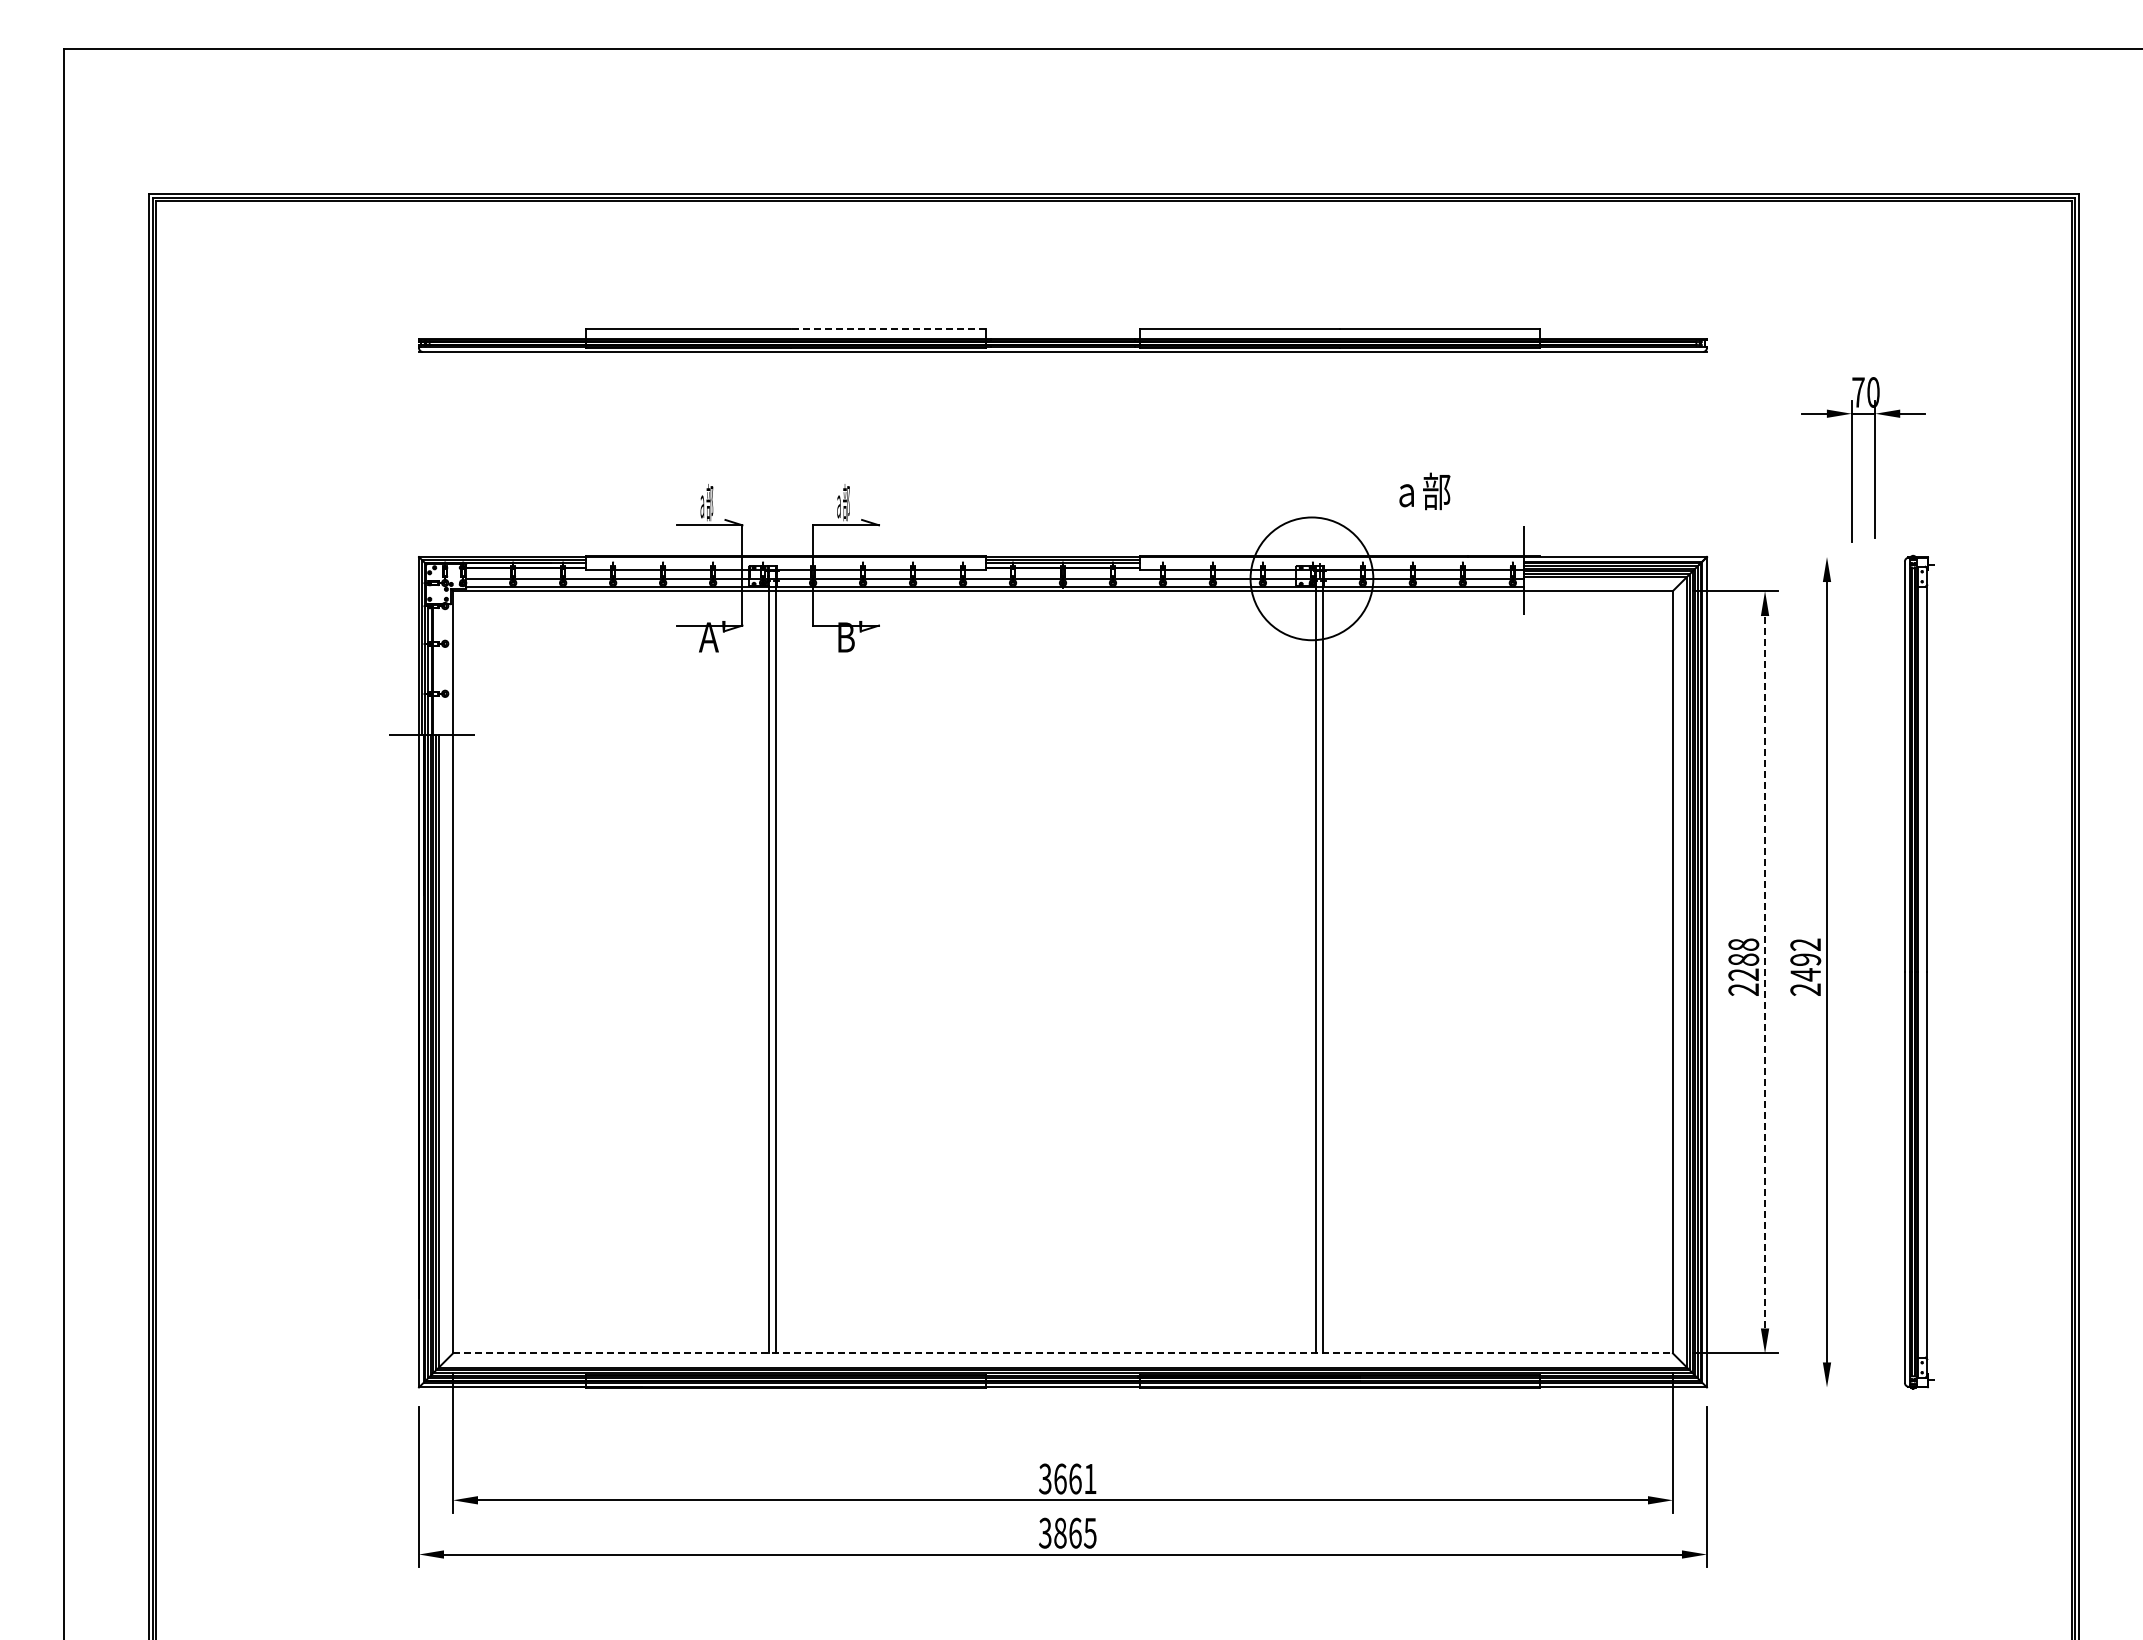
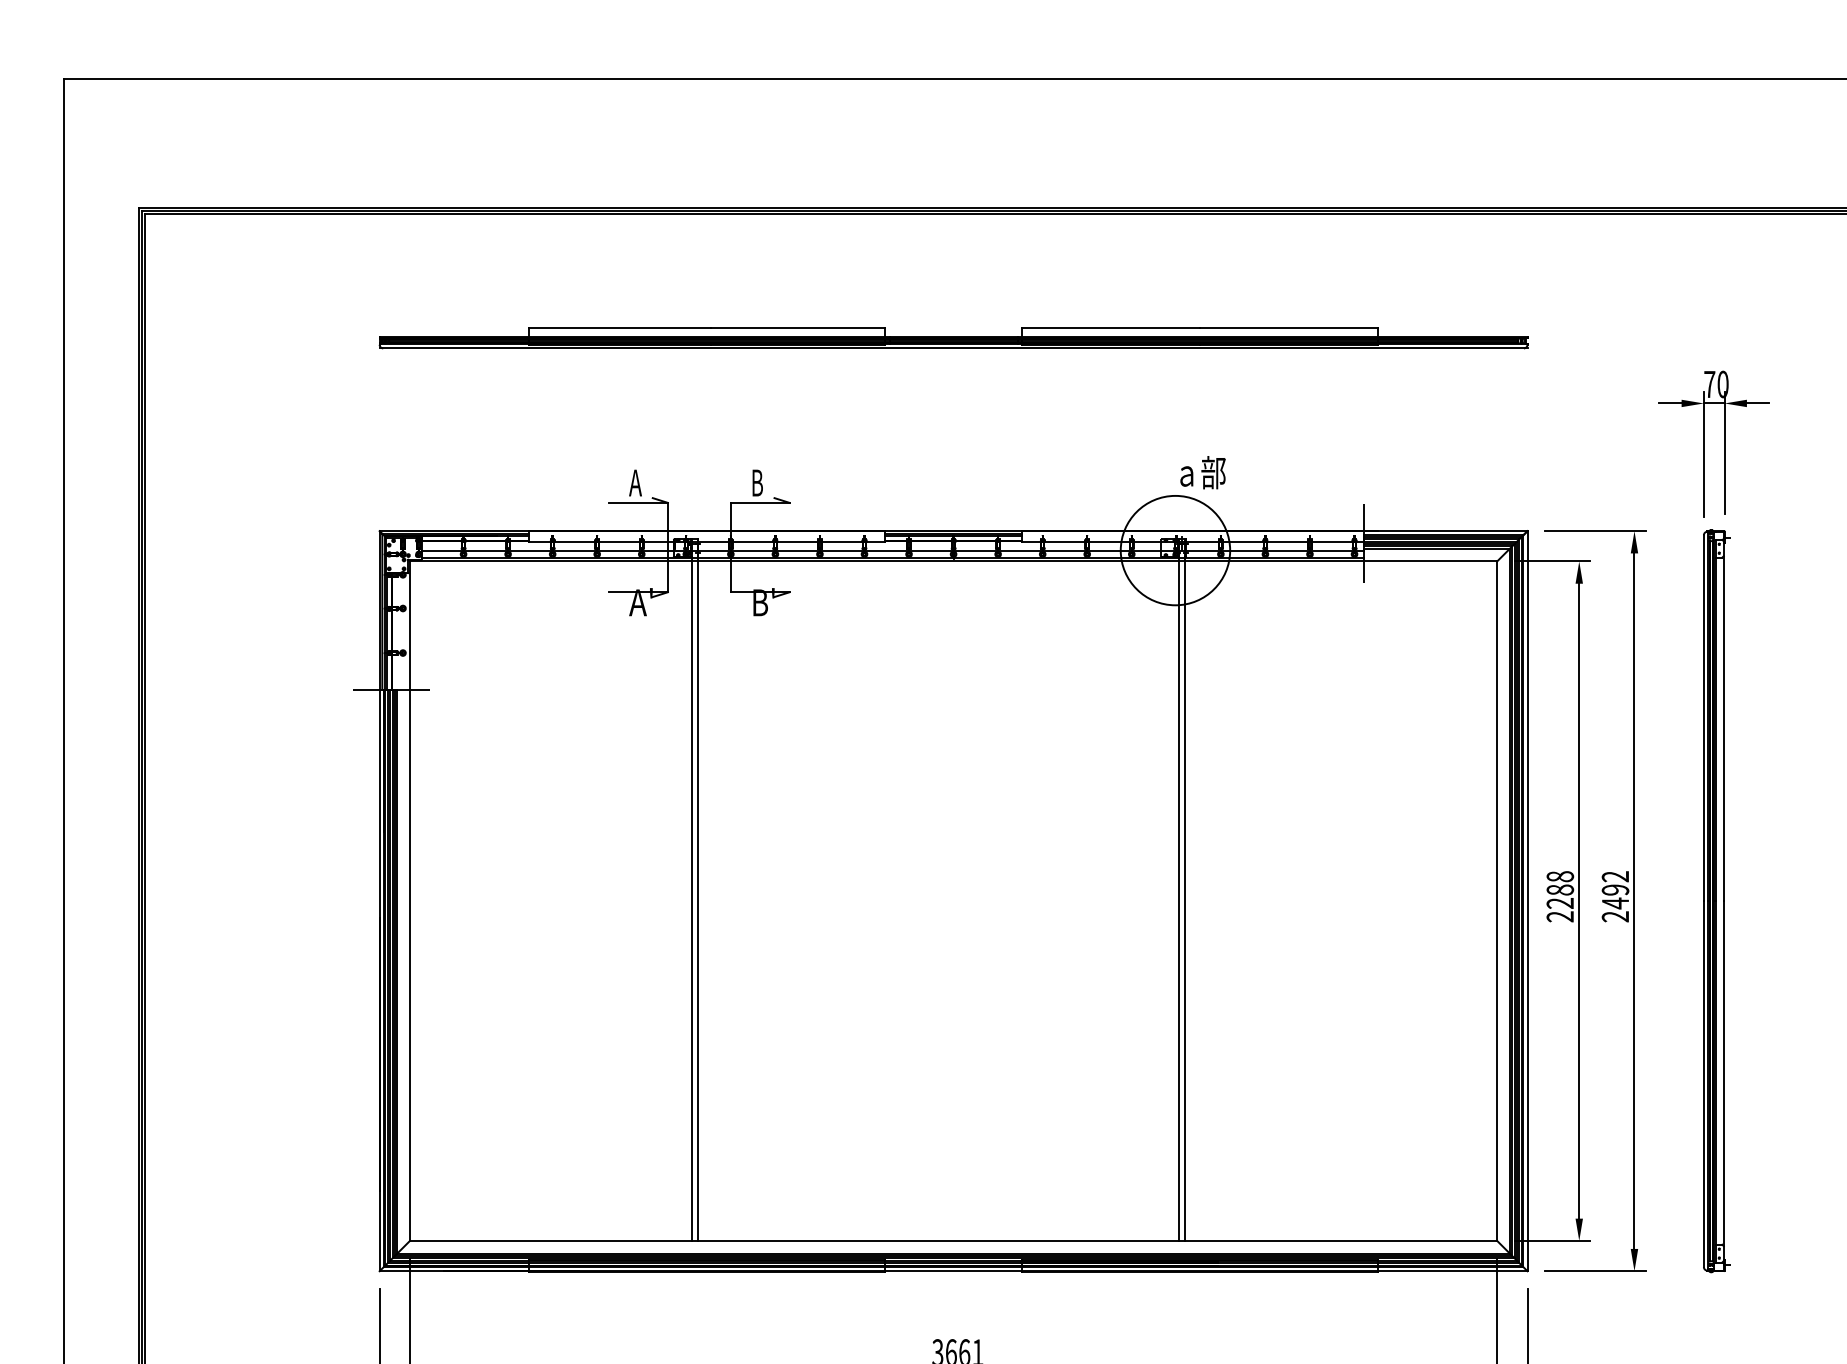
line: (888, 328) -> (798, 327), dashed -> solid
part: (1852, 459) -> (1704, 444), moved
text: (1424, 491) -> (1202, 472), moved
text: (705, 502) -> (634, 482), ａ部 -> A
text: (843, 502) -> (757, 482), ａ部 -> B
line: (1782, 557) -> (1594, 531), added
line: (1765, 971) -> (1579, 900), dashed -> solid
line: (1062, 1353) -> (953, 1240), dashed -> solid
line: (1782, 1387) -> (1594, 1271), added

